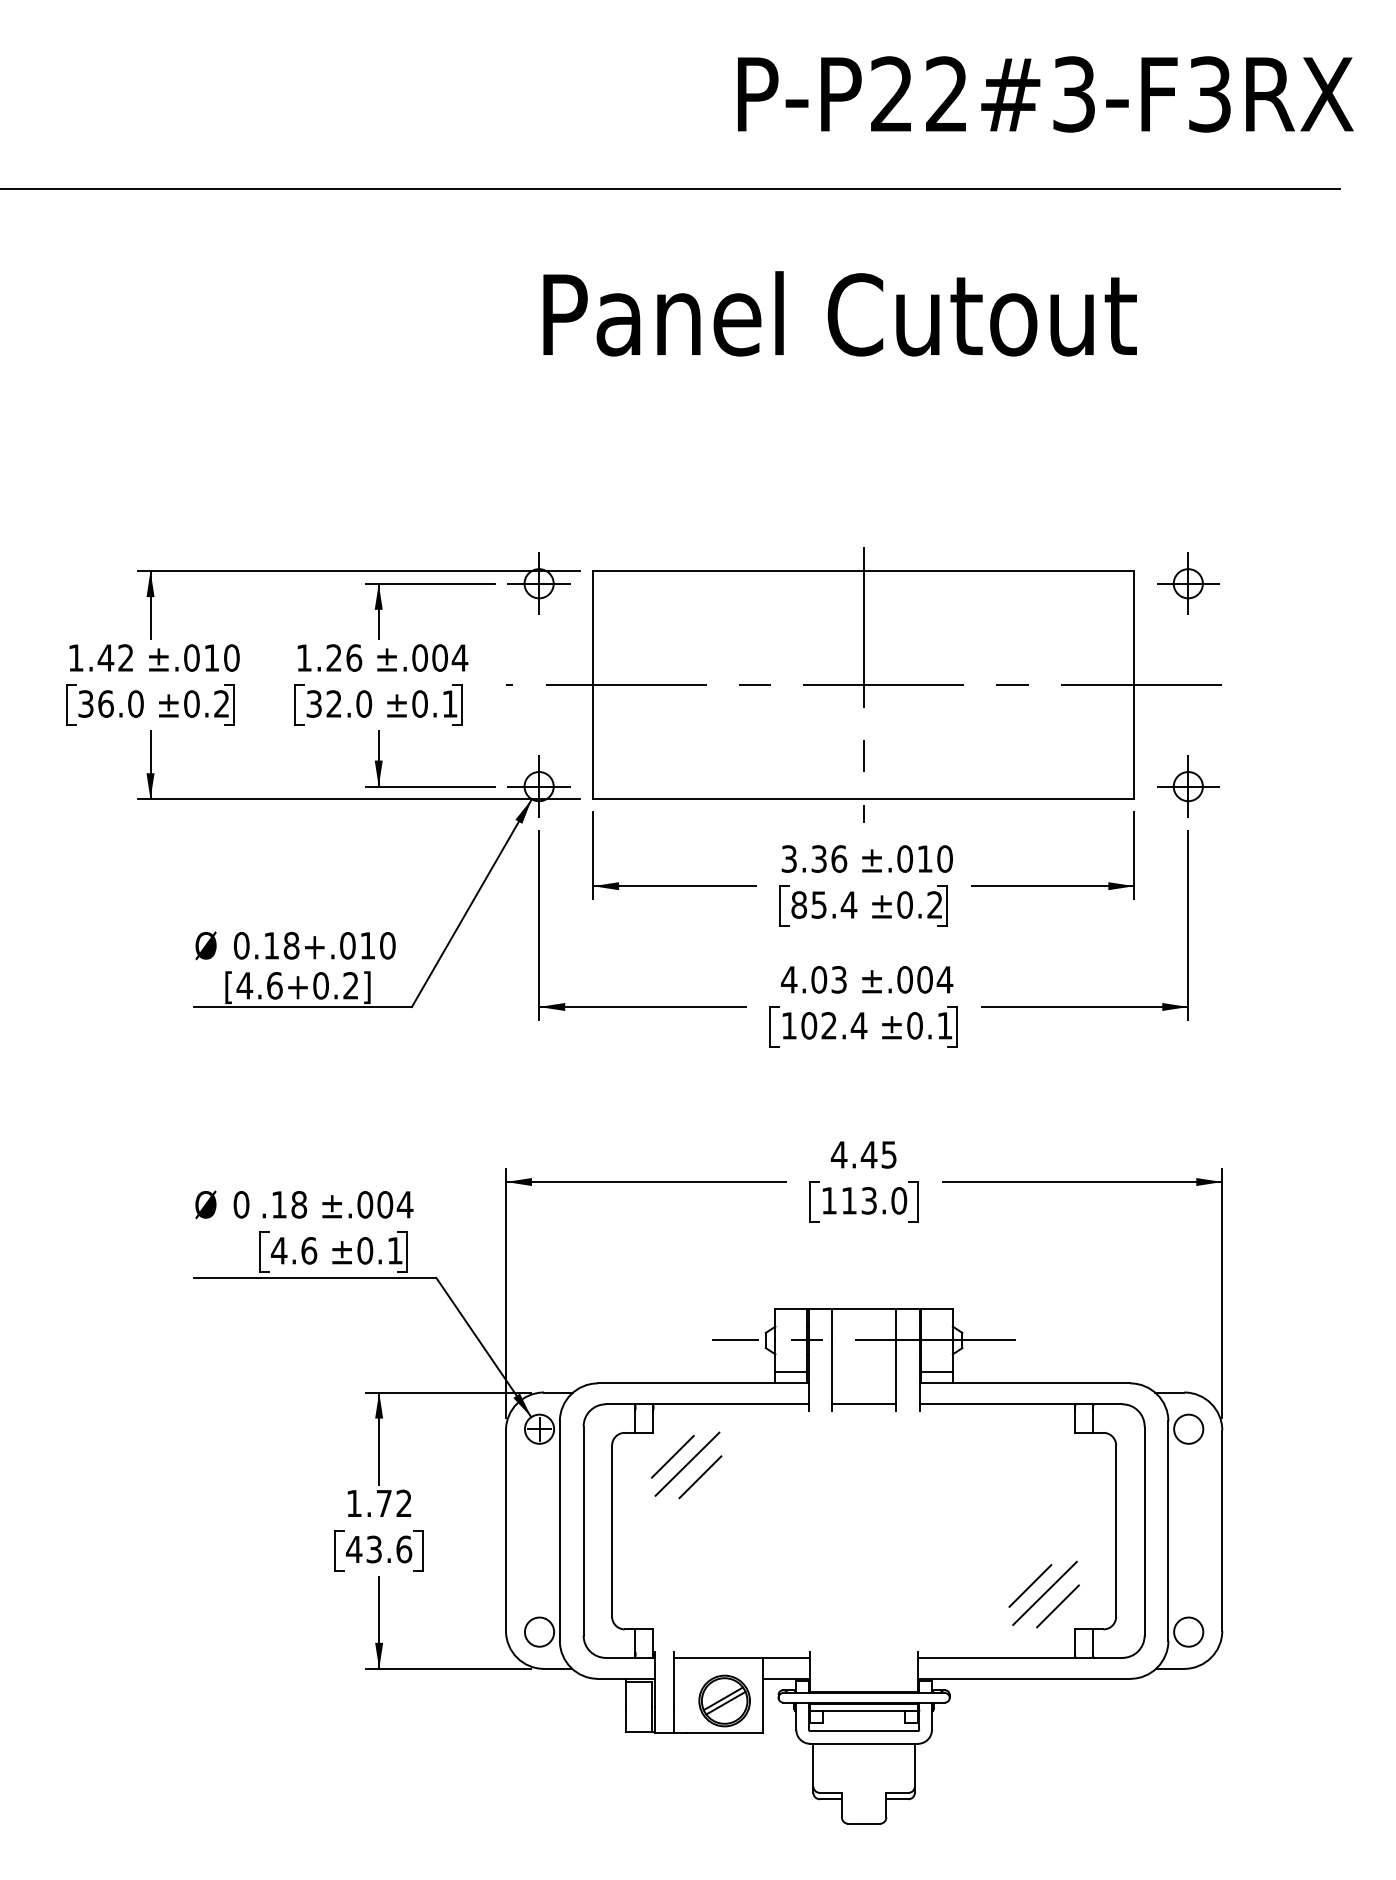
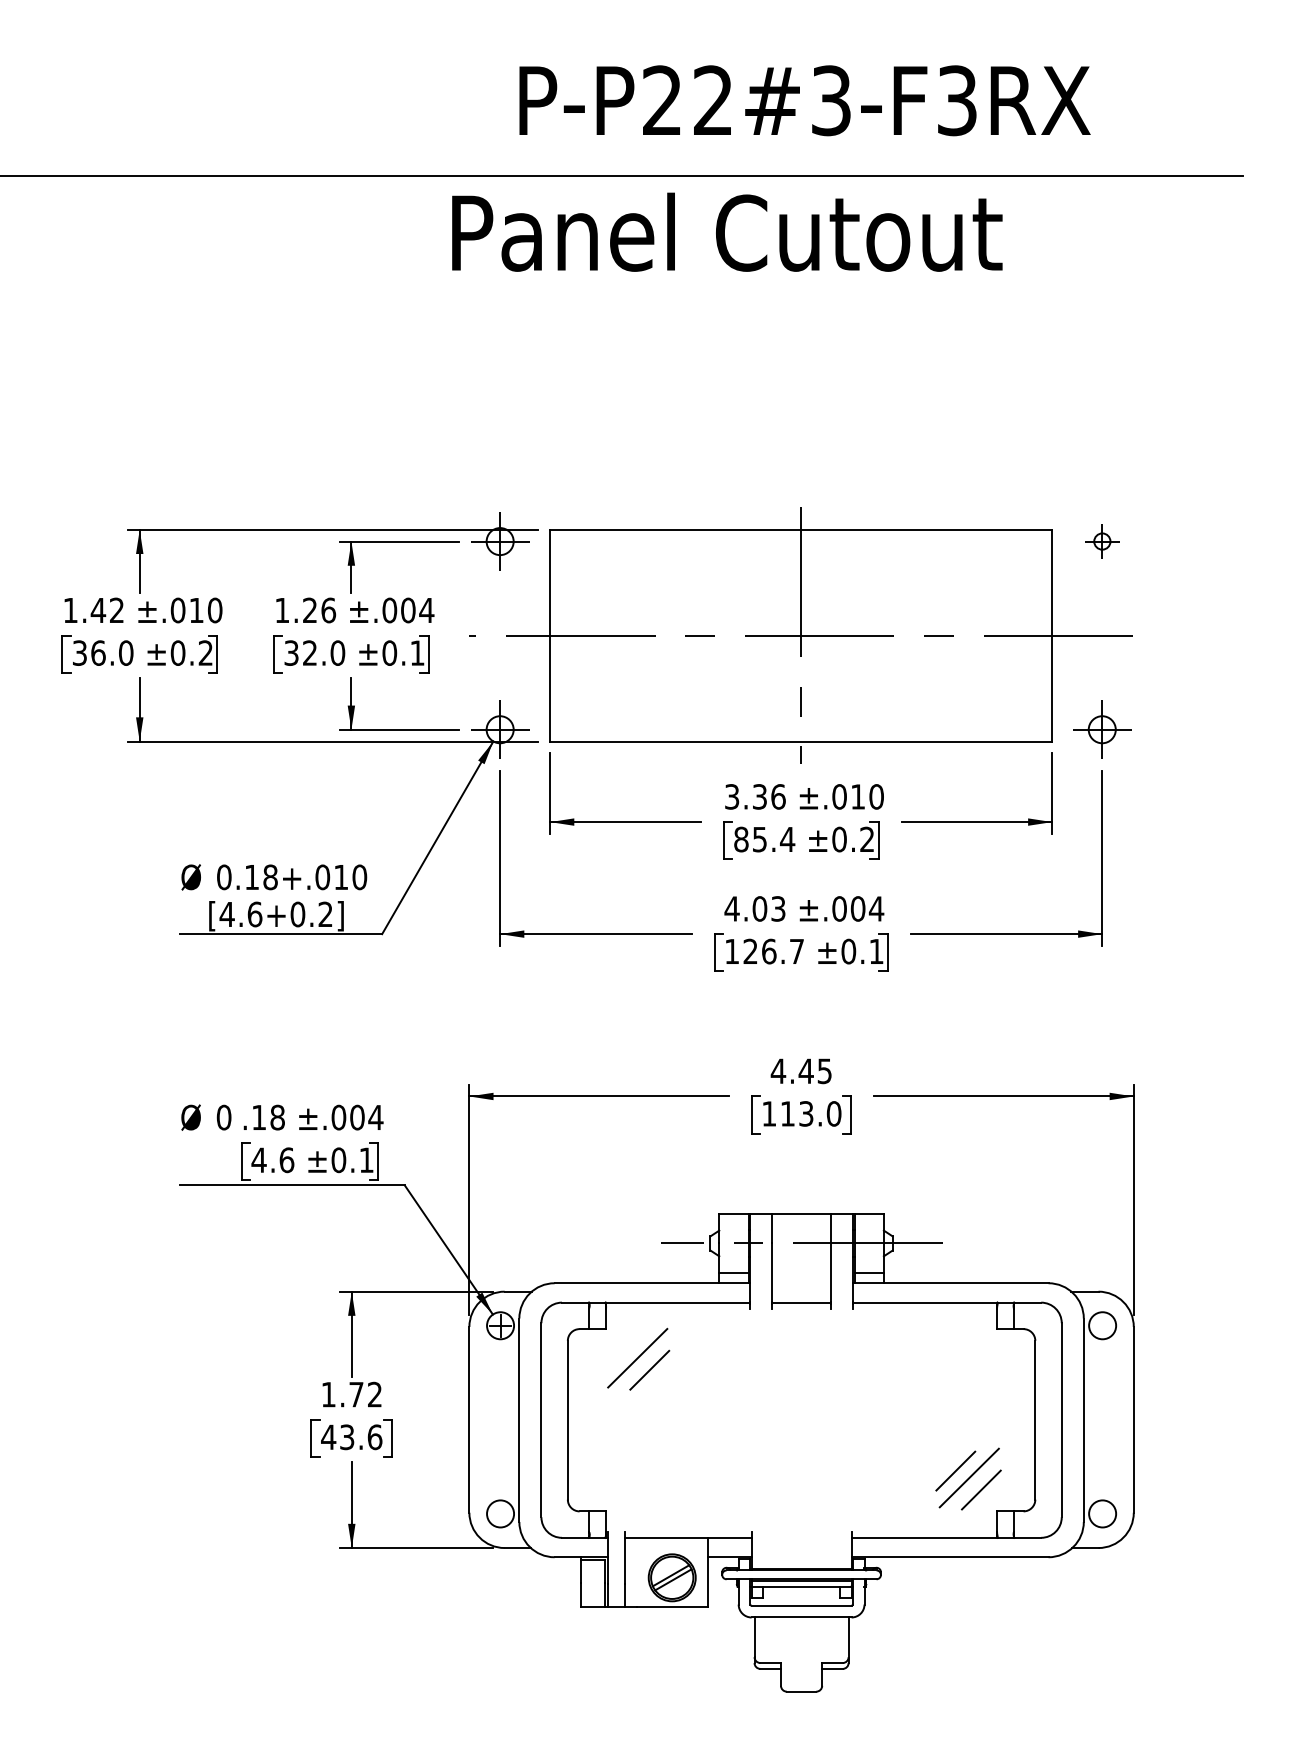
text: (1045, 94) -> (804, 100), moved
text: (840, 313) -> (727, 231), moved
part: (1188, 583) -> (1102, 541), size x0.6
text: (833, 1025) -> (773, 951), 102.4 -> 126.7
line: (672, 1455) -> (623, 1350), removed

